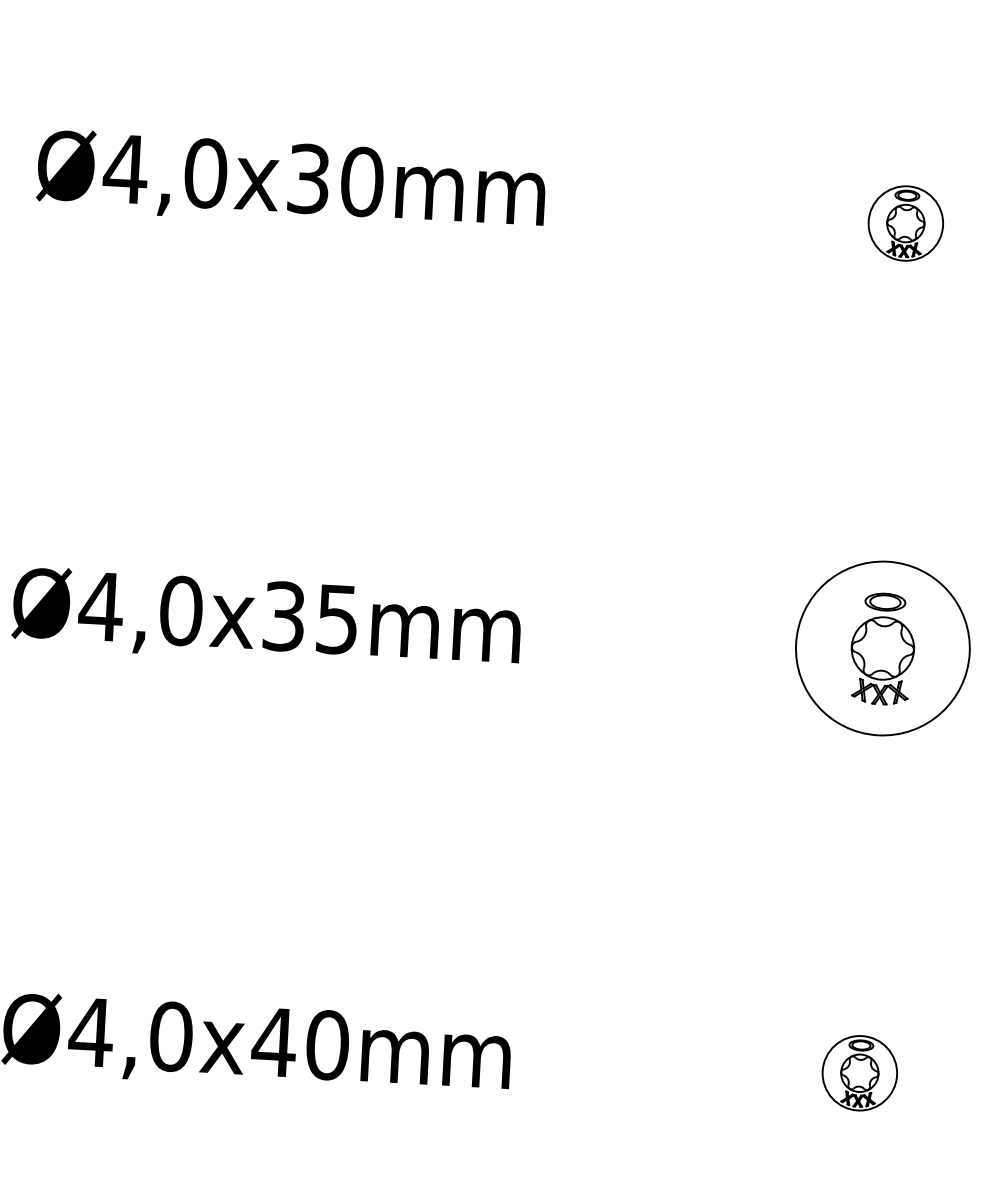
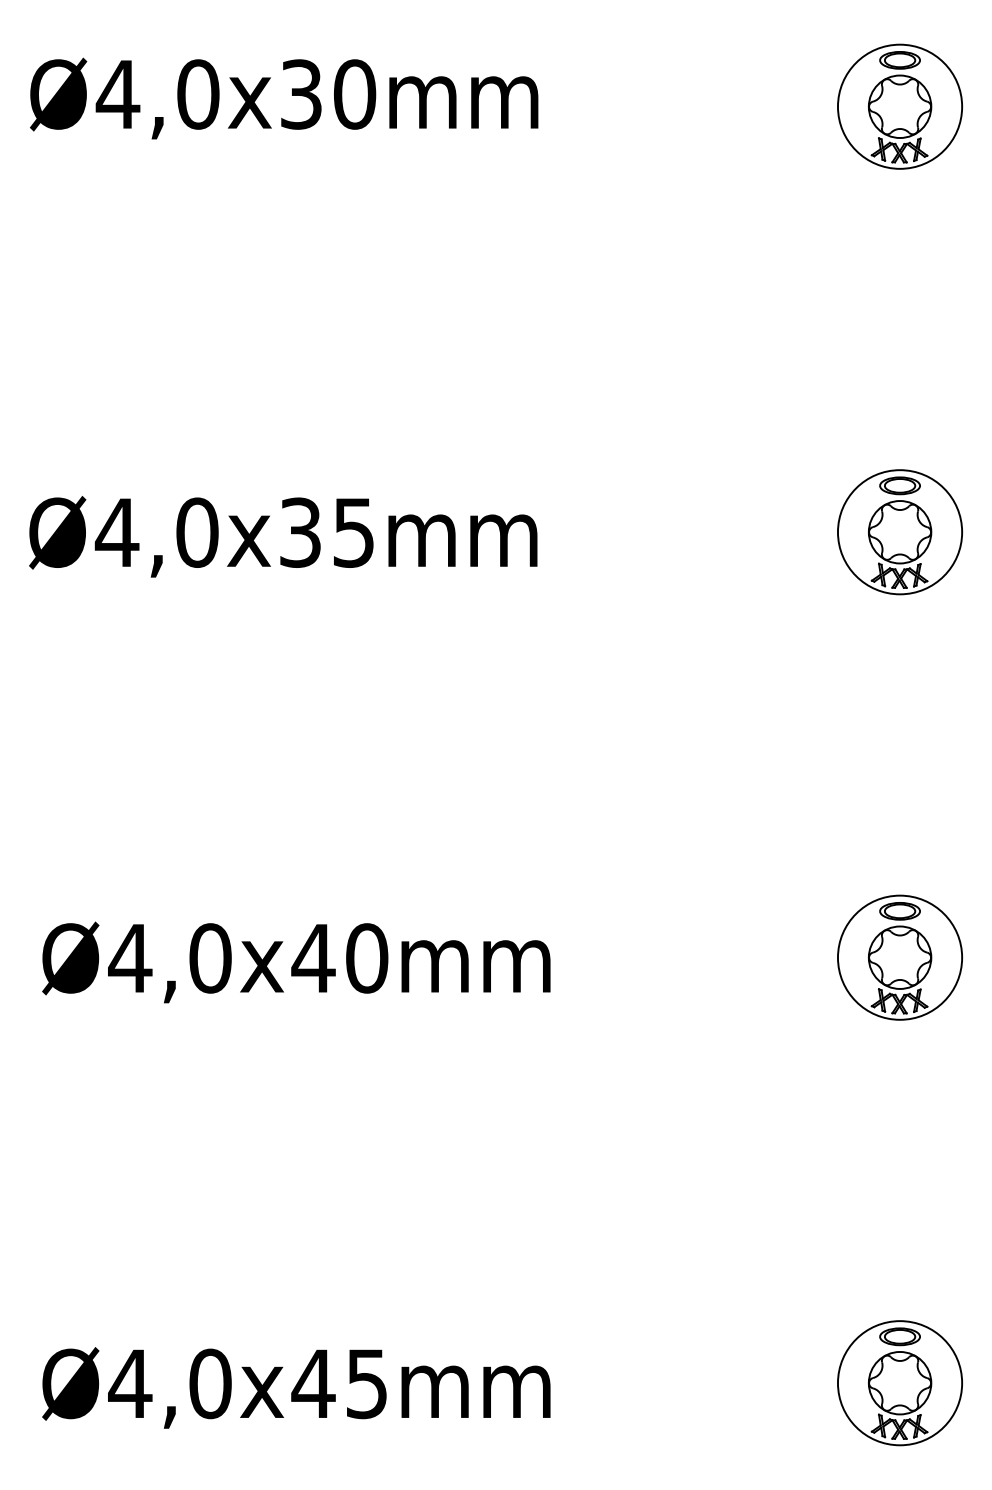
part: (905, 223) -> (899, 106), size x1.67
circle: (882, 648) -> (899, 532), size x0.71
part: (859, 1073) -> (899, 957), size x1.67

